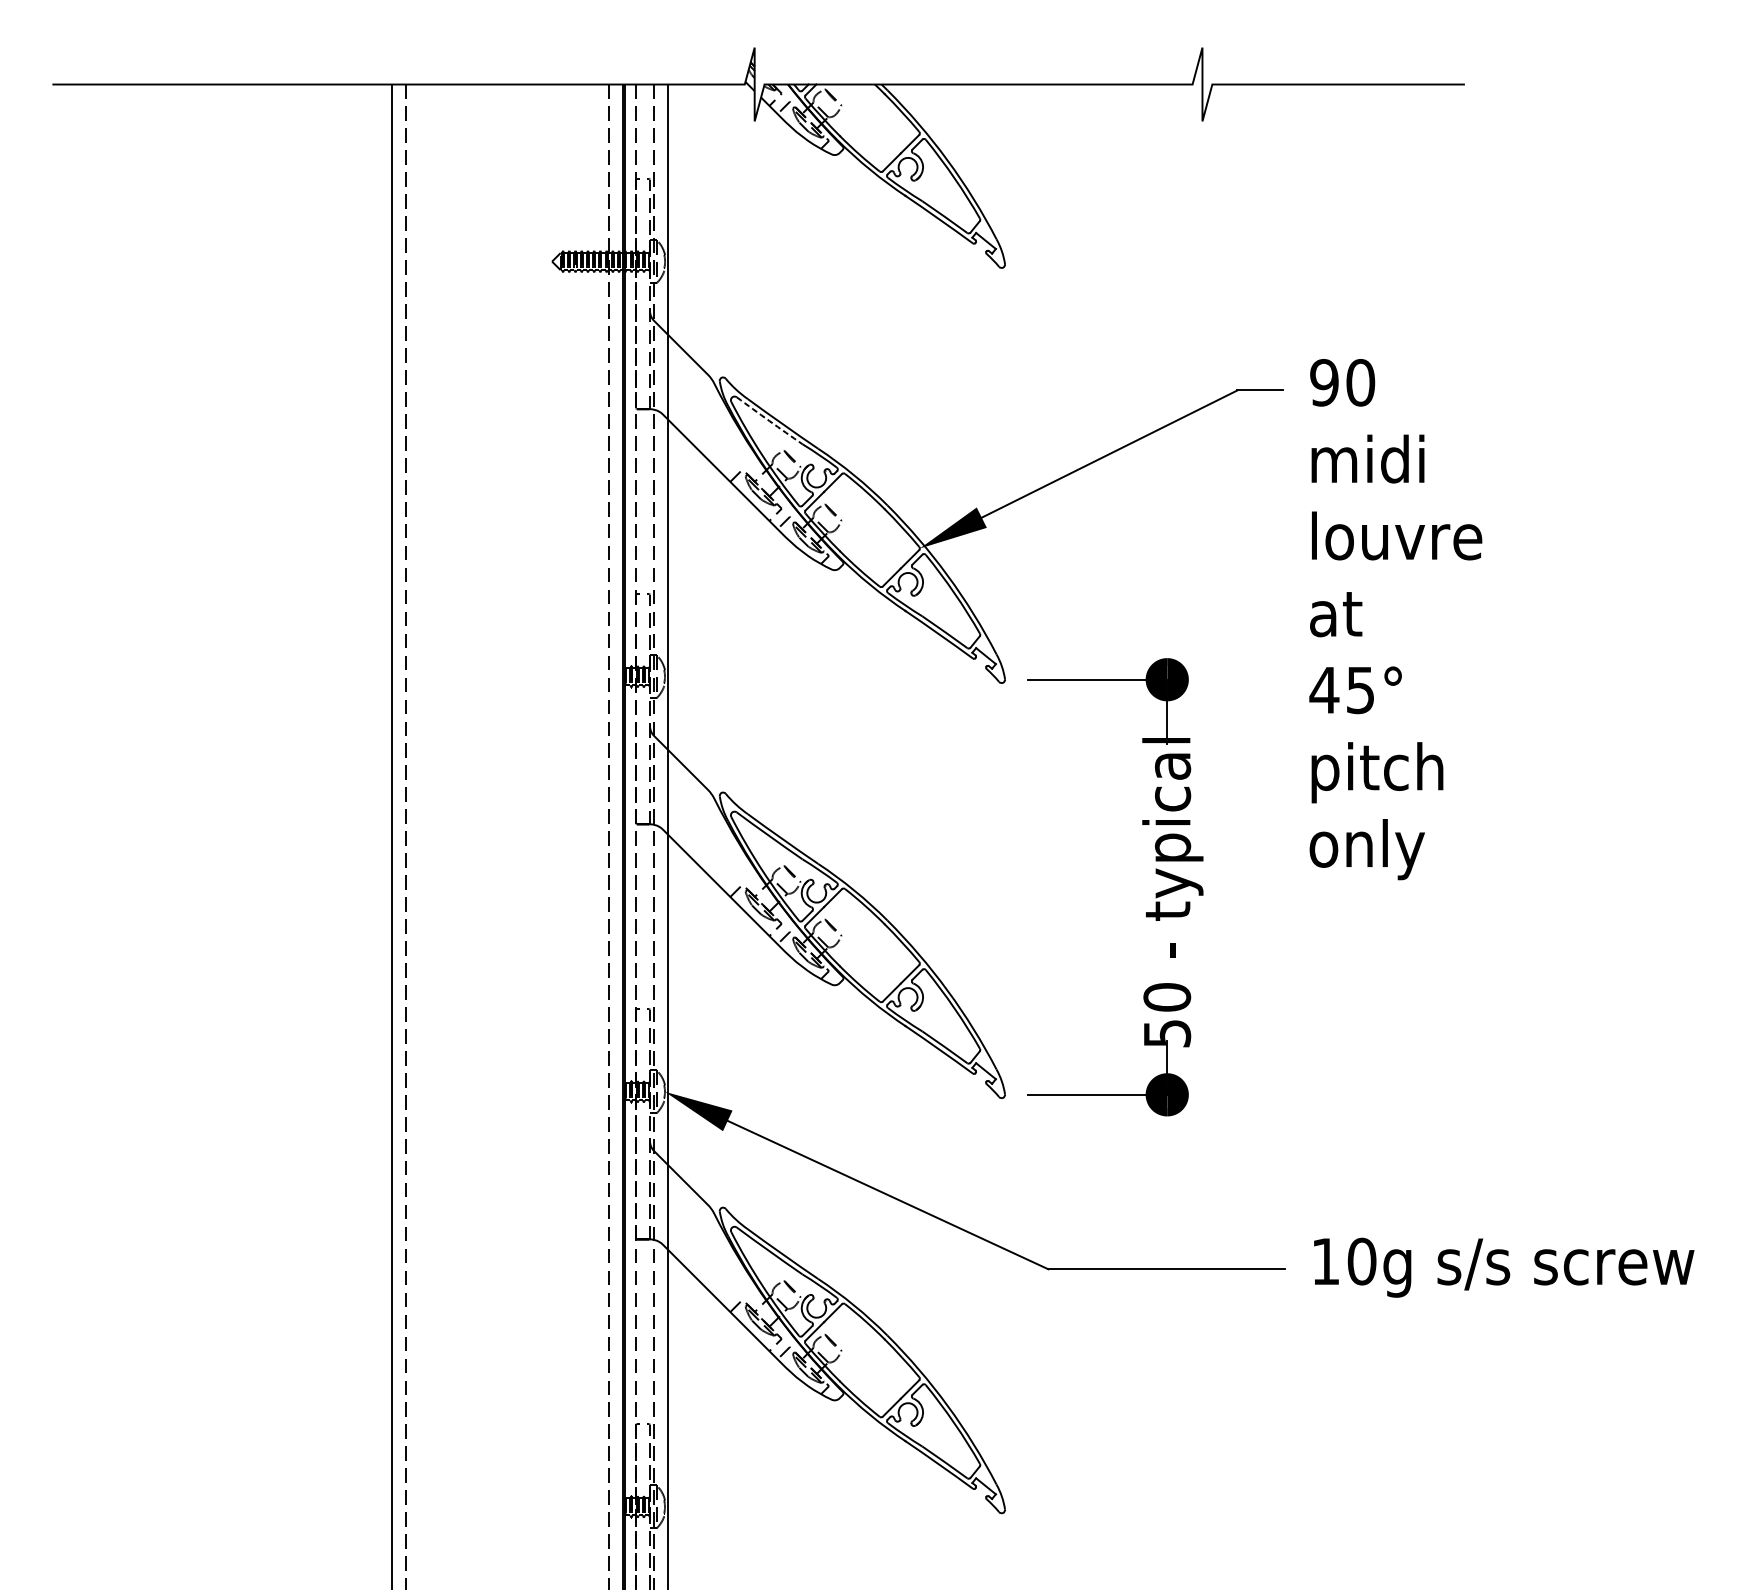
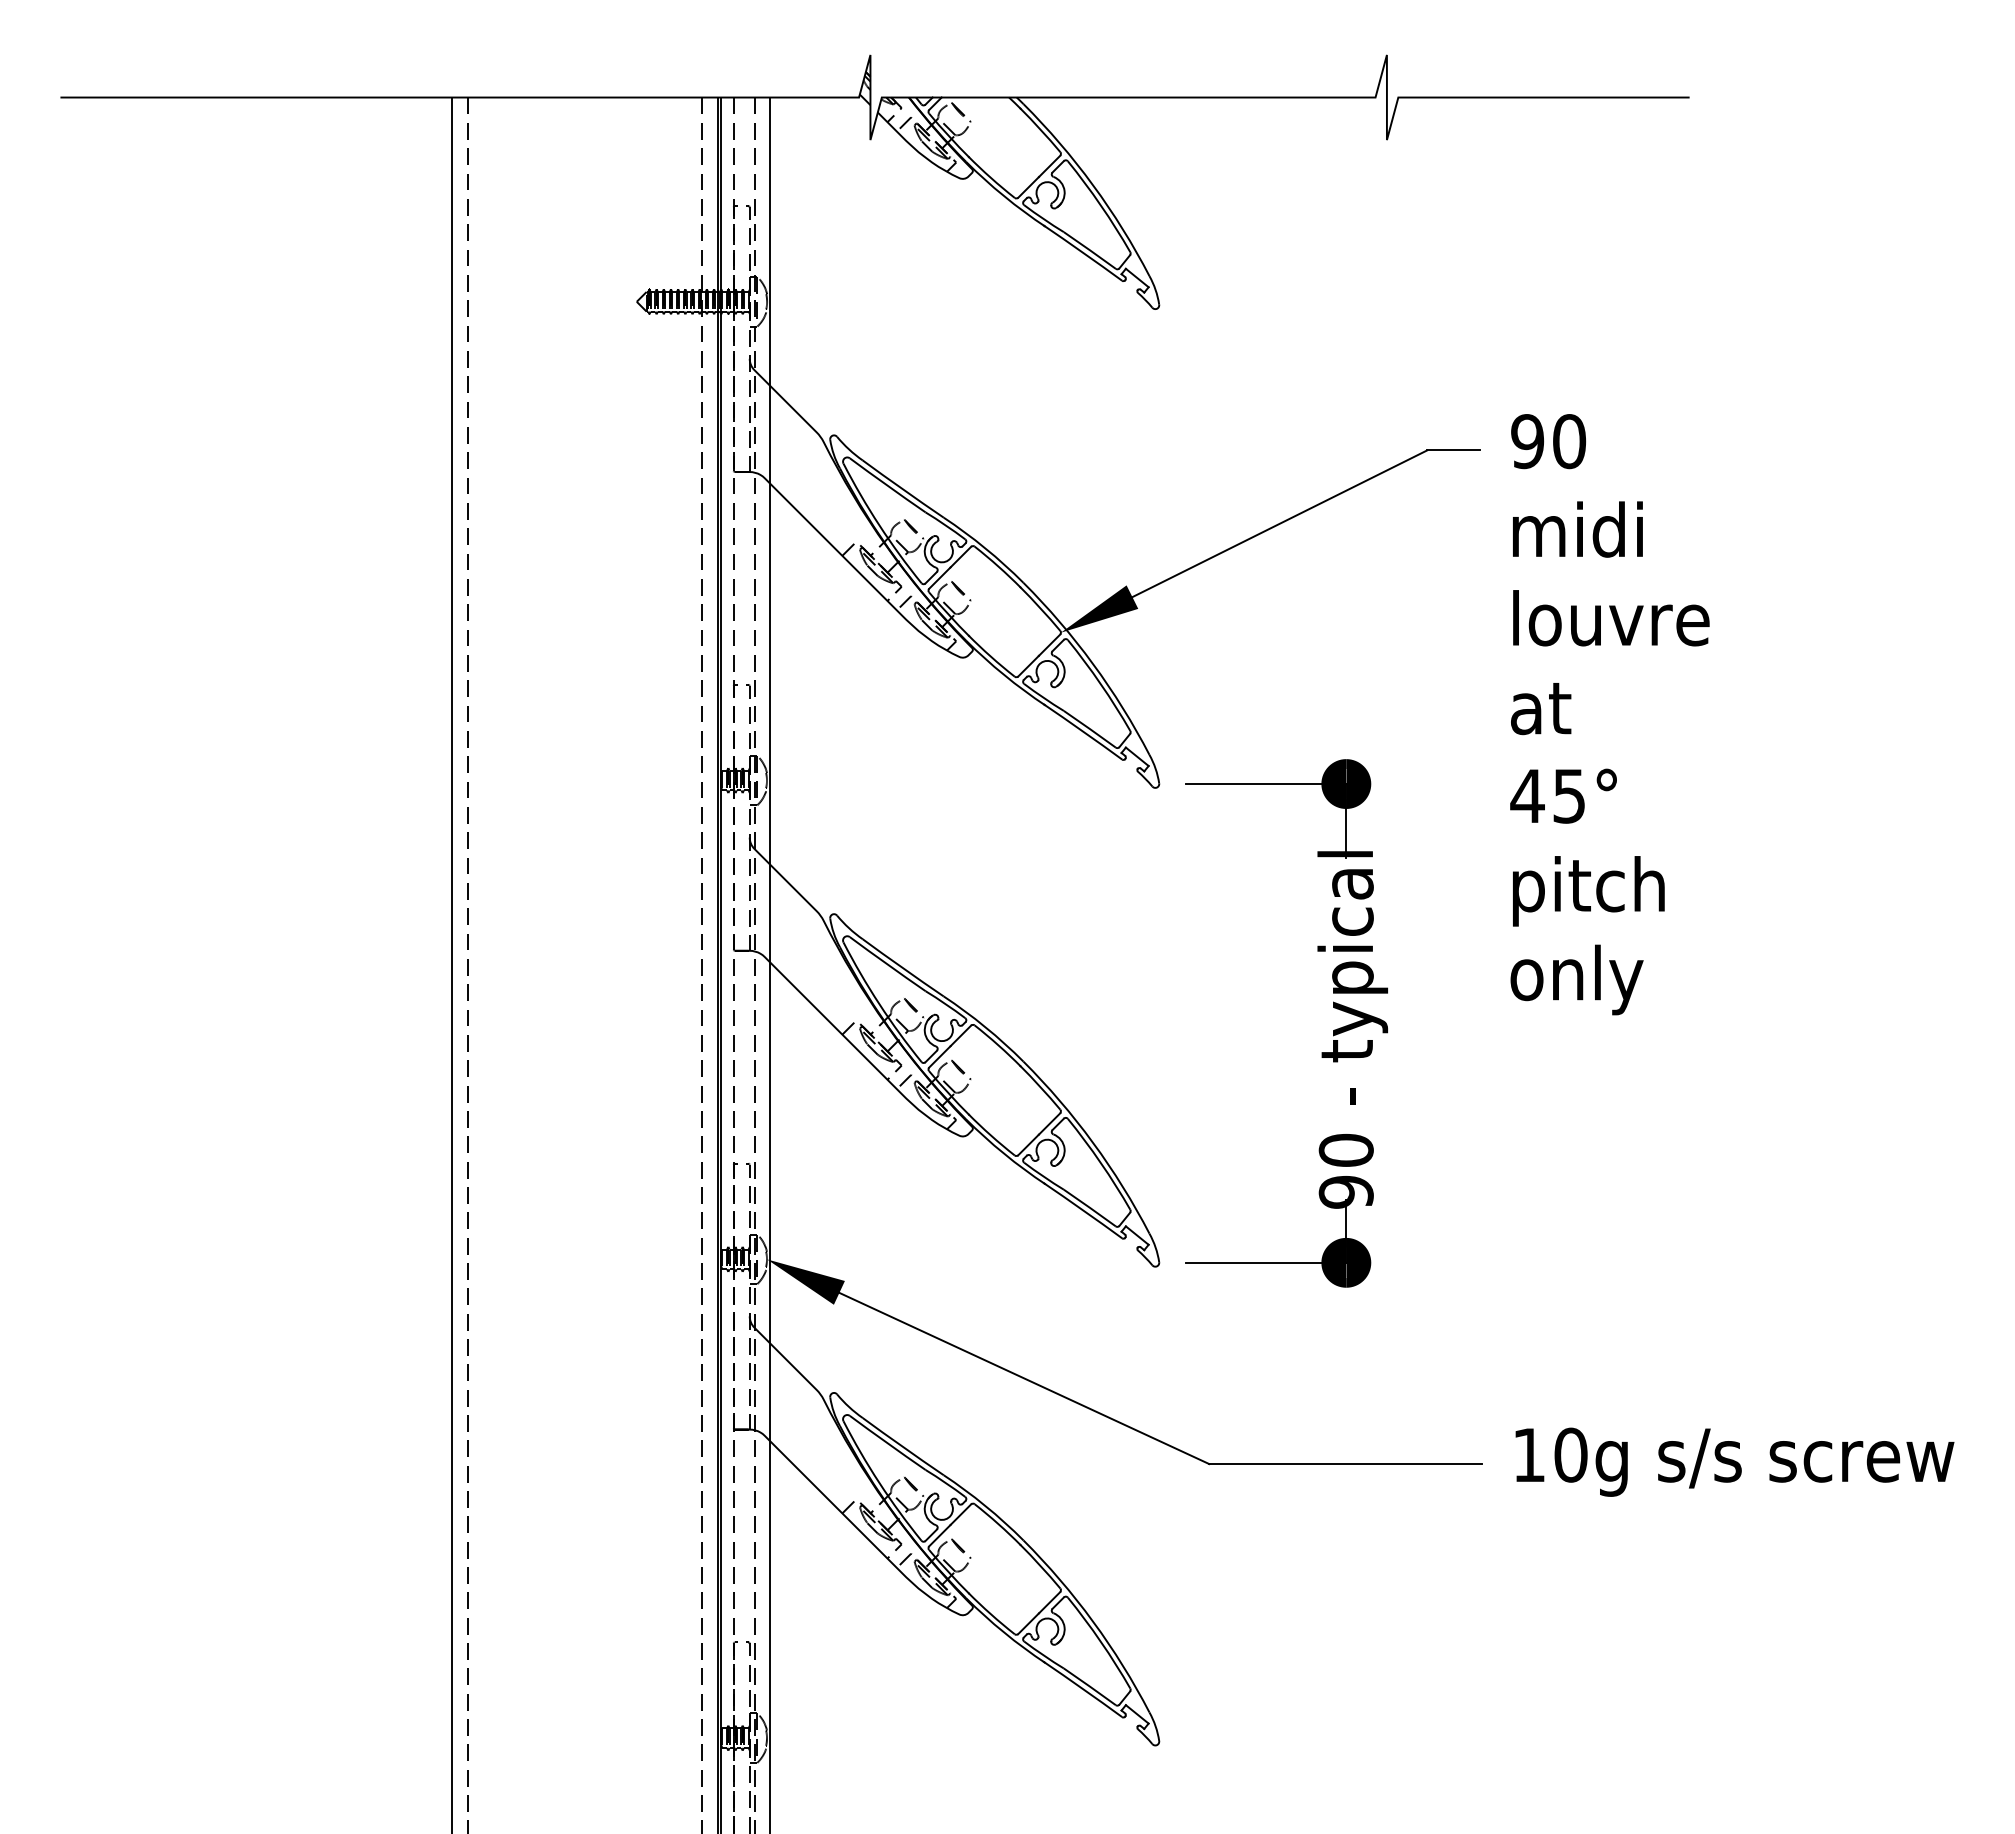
arc: (769, 420) -> (887, 485), dashed -> solid
text: (1166, 1033) -> (1345, 1192), 50 -> 90

